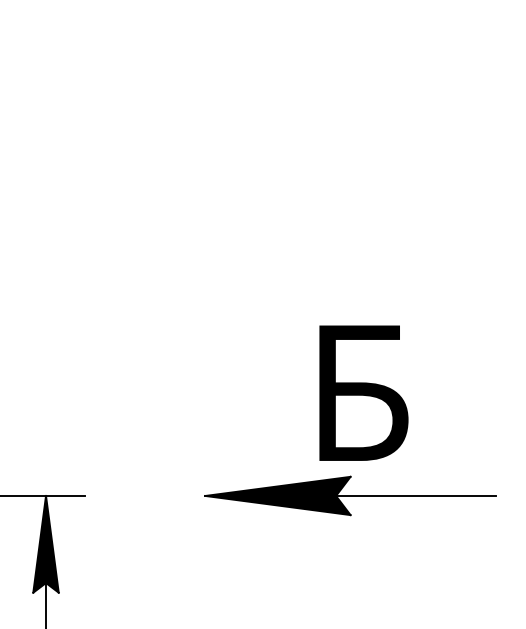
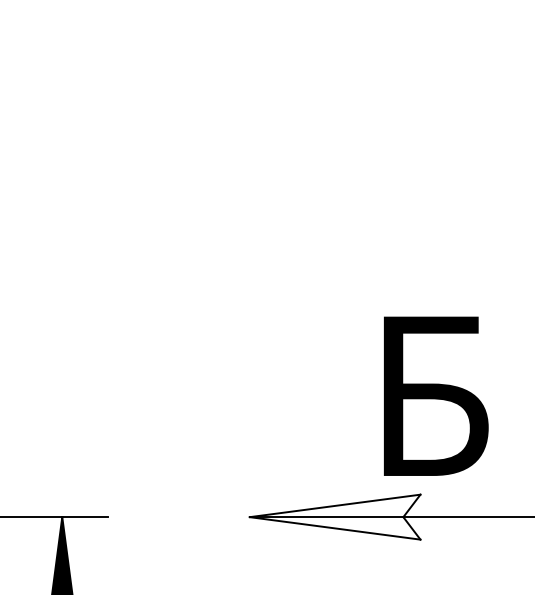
fill: (277, 495) -> (334, 516), removed

